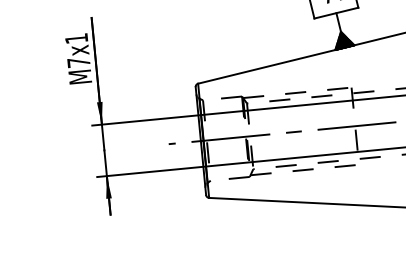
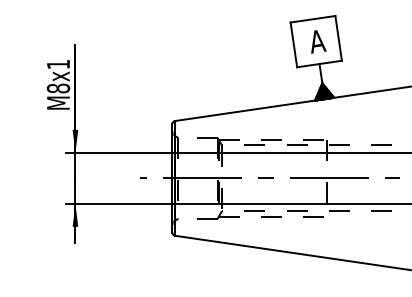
text: (78, 62) -> (58, 88), M7x1 -> M8x1

